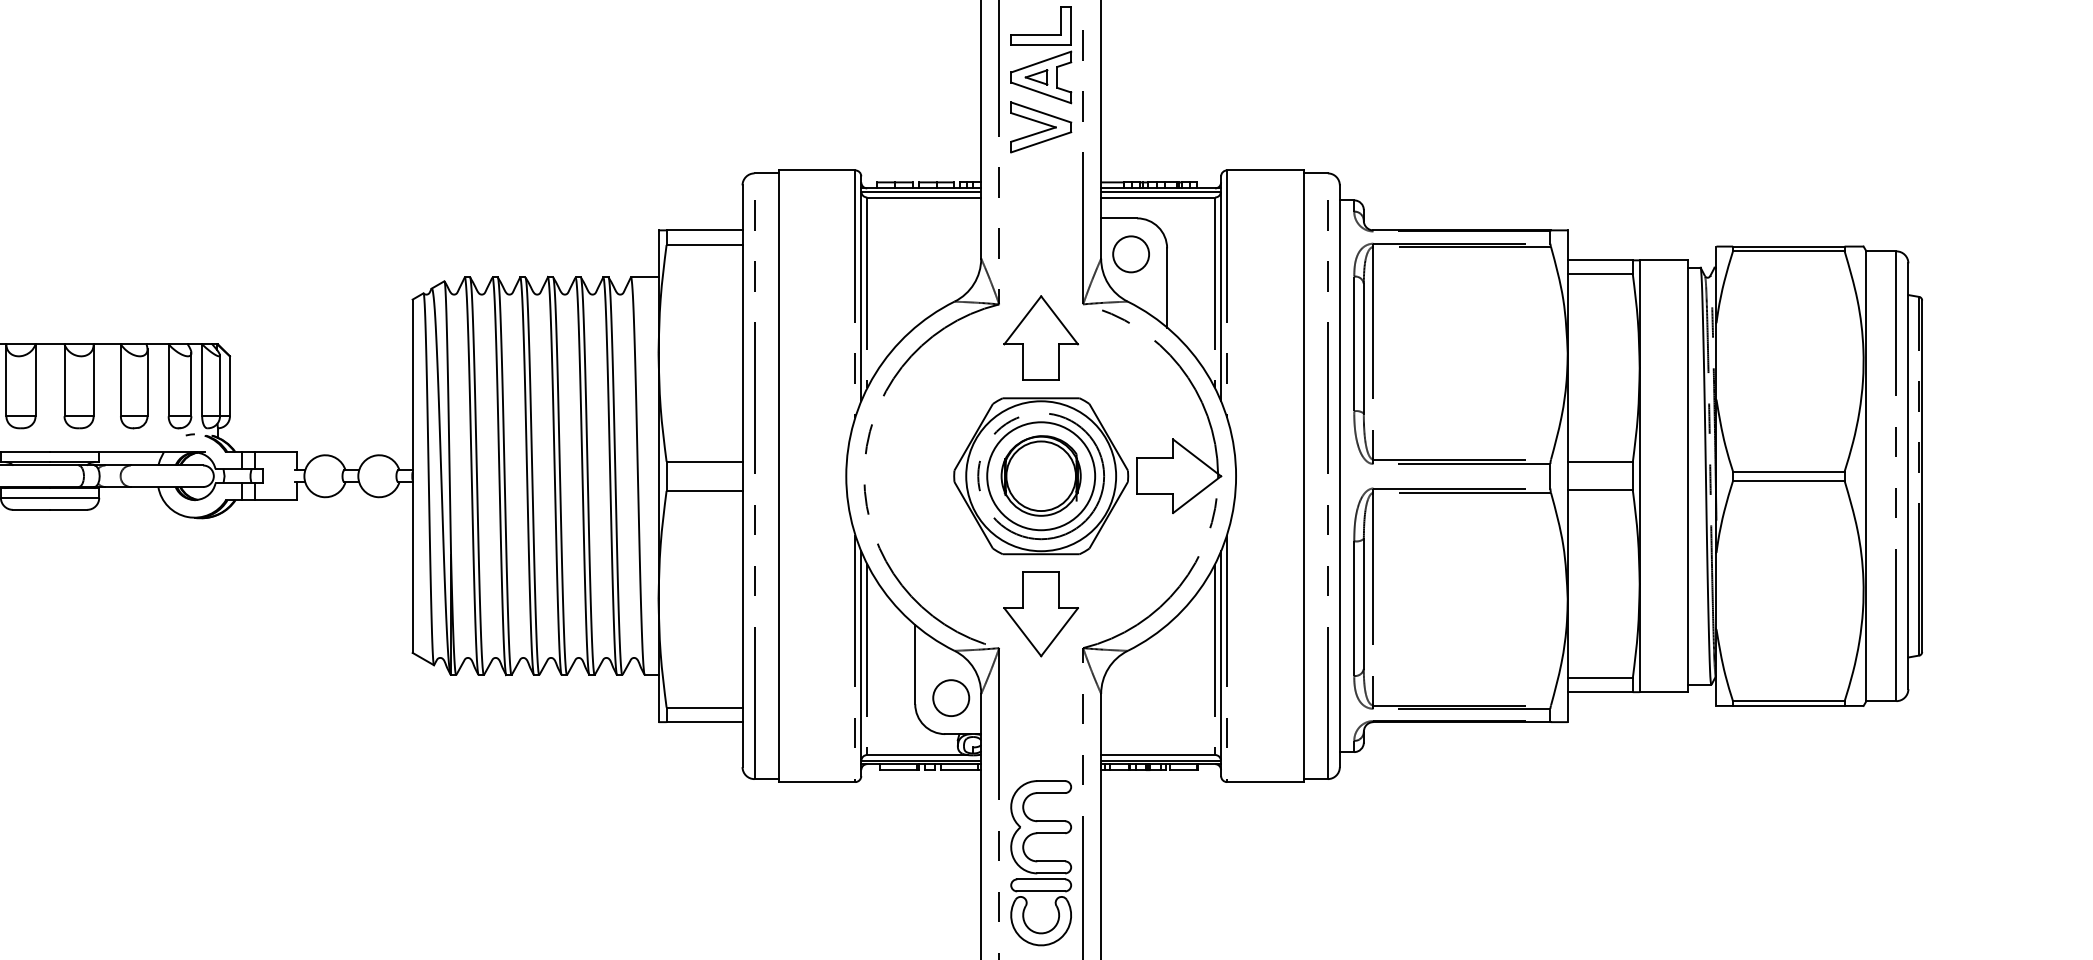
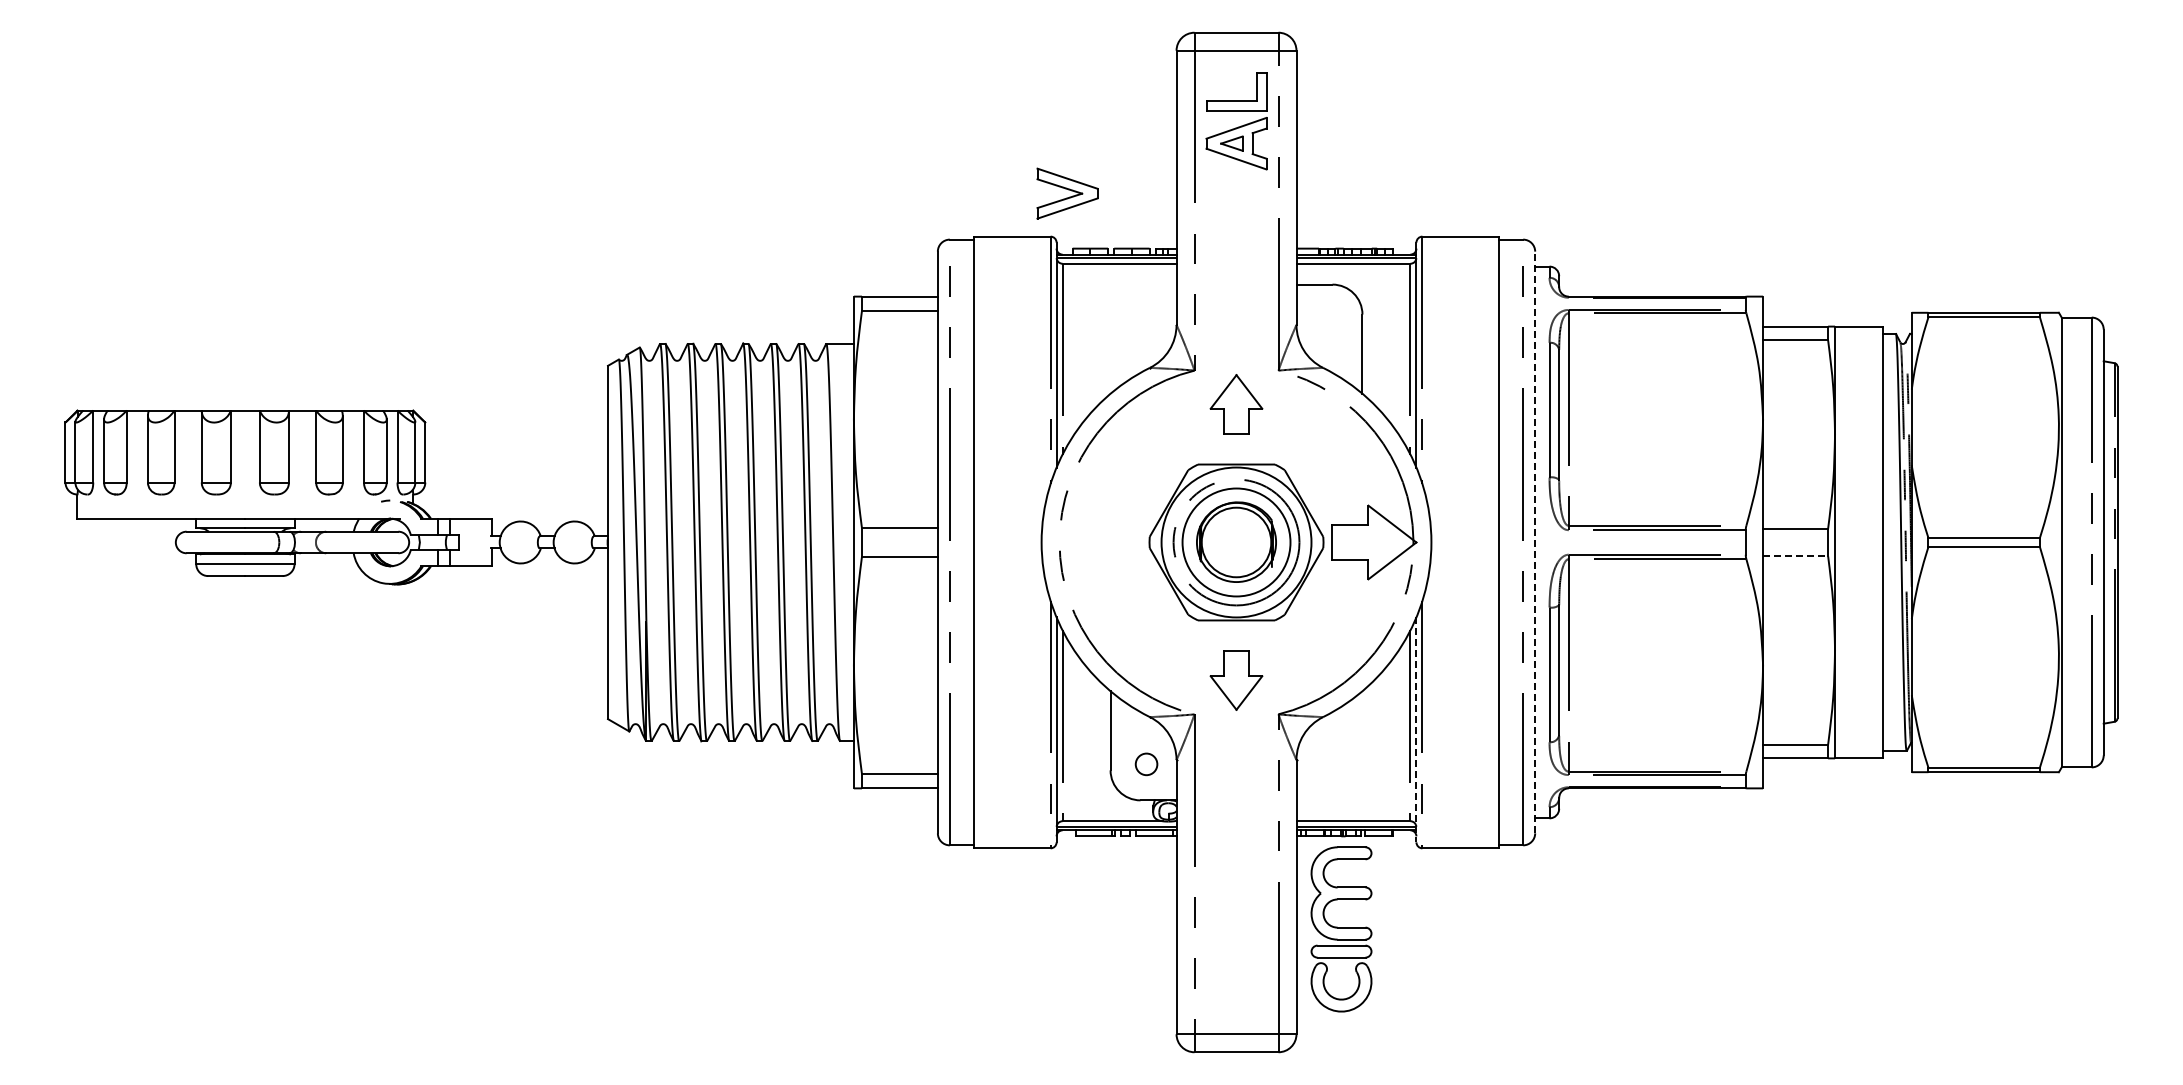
part: (1041, 127) -> (1067, 193), moved
circle: (1131, 254) -> (1326, 320), removed
part: (1041, 338) -> (1236, 404), size x0.7
line: (1340, 476) -> (1535, 542), solid -> dashed
line: (1600, 490) -> (1795, 556), solid -> dashed
part: (1041, 614) -> (1236, 680), size x0.7
line: (1221, 664) -> (1416, 730), solid -> dashed
circle: (951, 698) -> (1146, 764), size x0.6
part: (1041, 863) -> (1341, 929), moved

